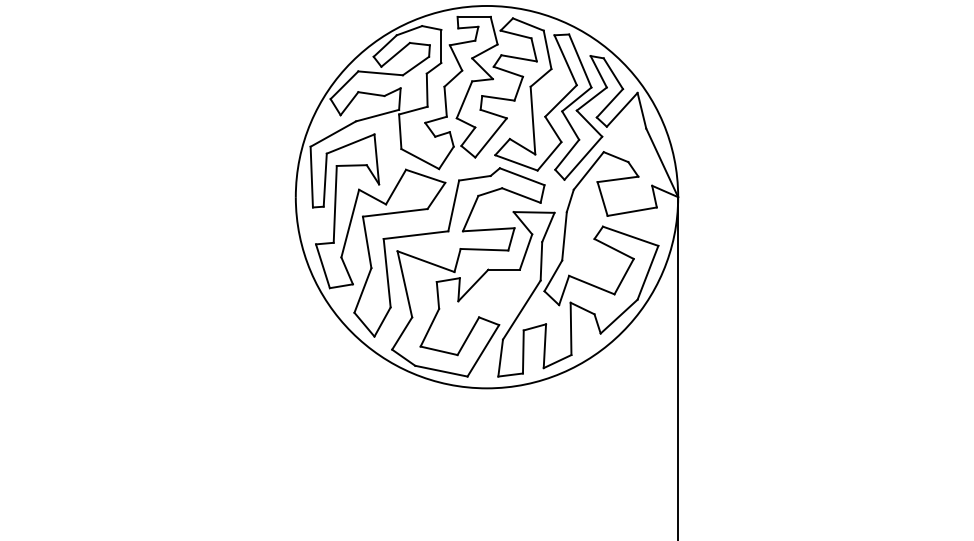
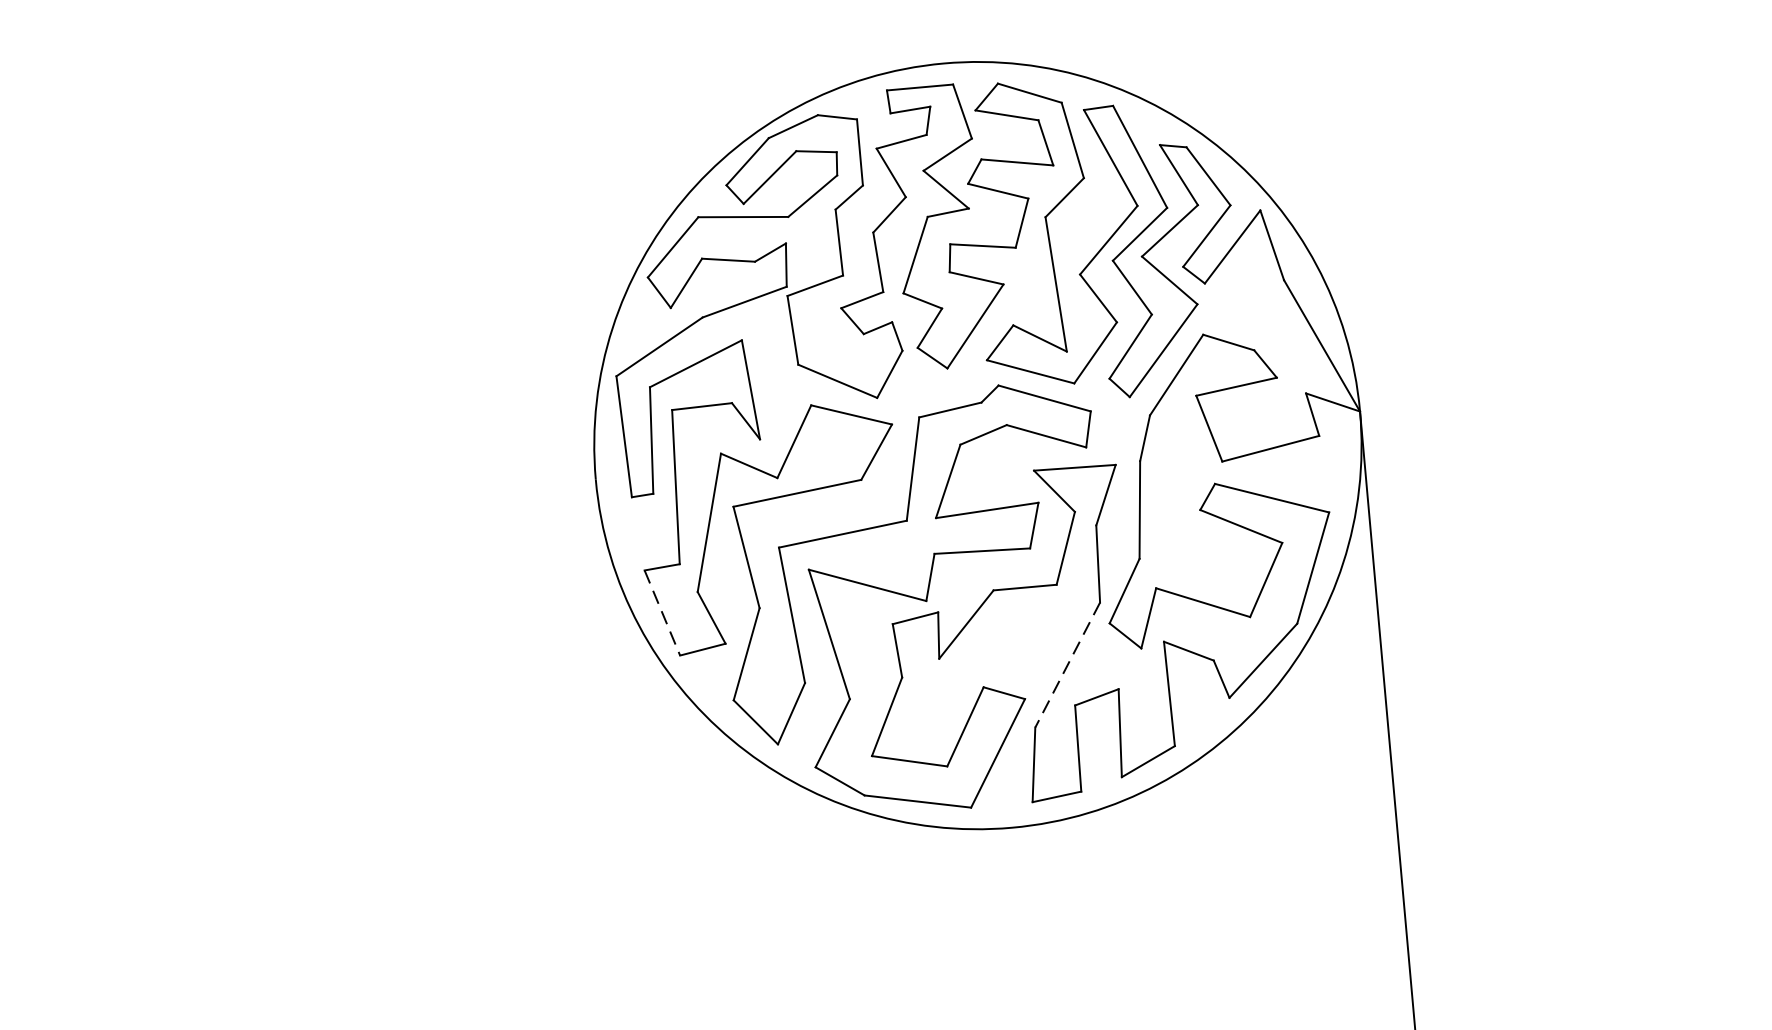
line: (322, 266) -> (661, 613), solid -> dashed
line: (521, 310) -> (1067, 665), solid -> dashed

